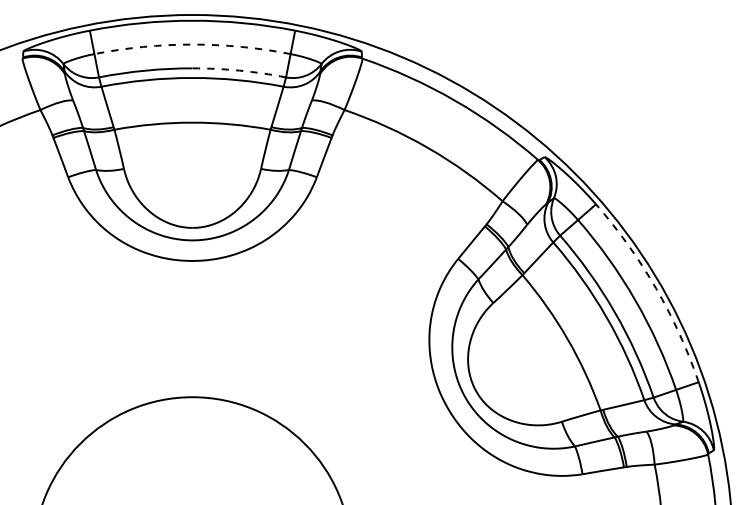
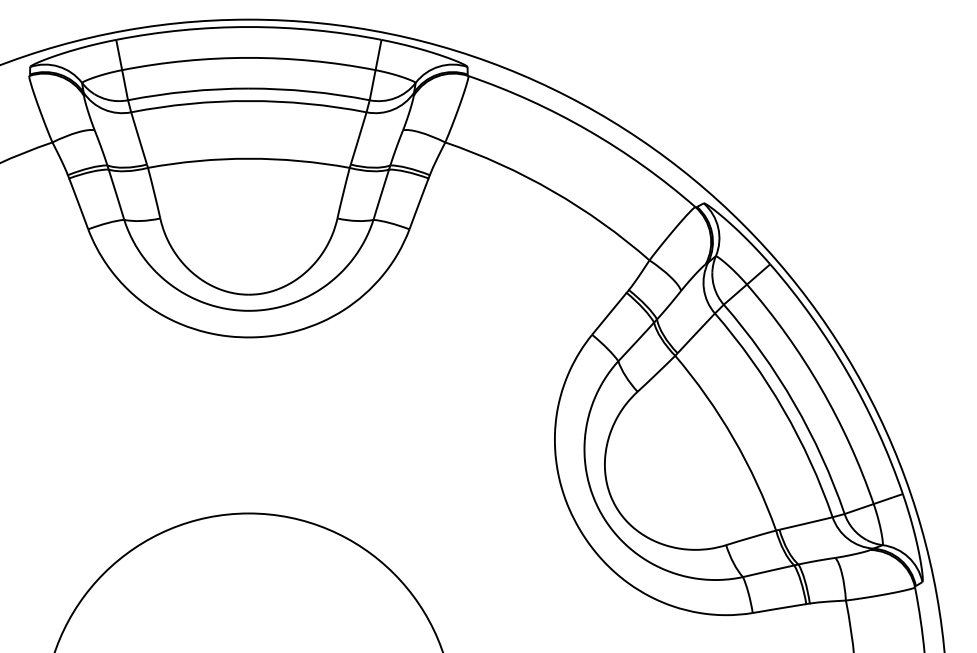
arc: (192, 44) -> (248, 57), dashed -> solid
arc: (239, 70) -> (309, 91), dashed -> solid
arc: (655, 288) -> (847, 372), dashed -> solid

